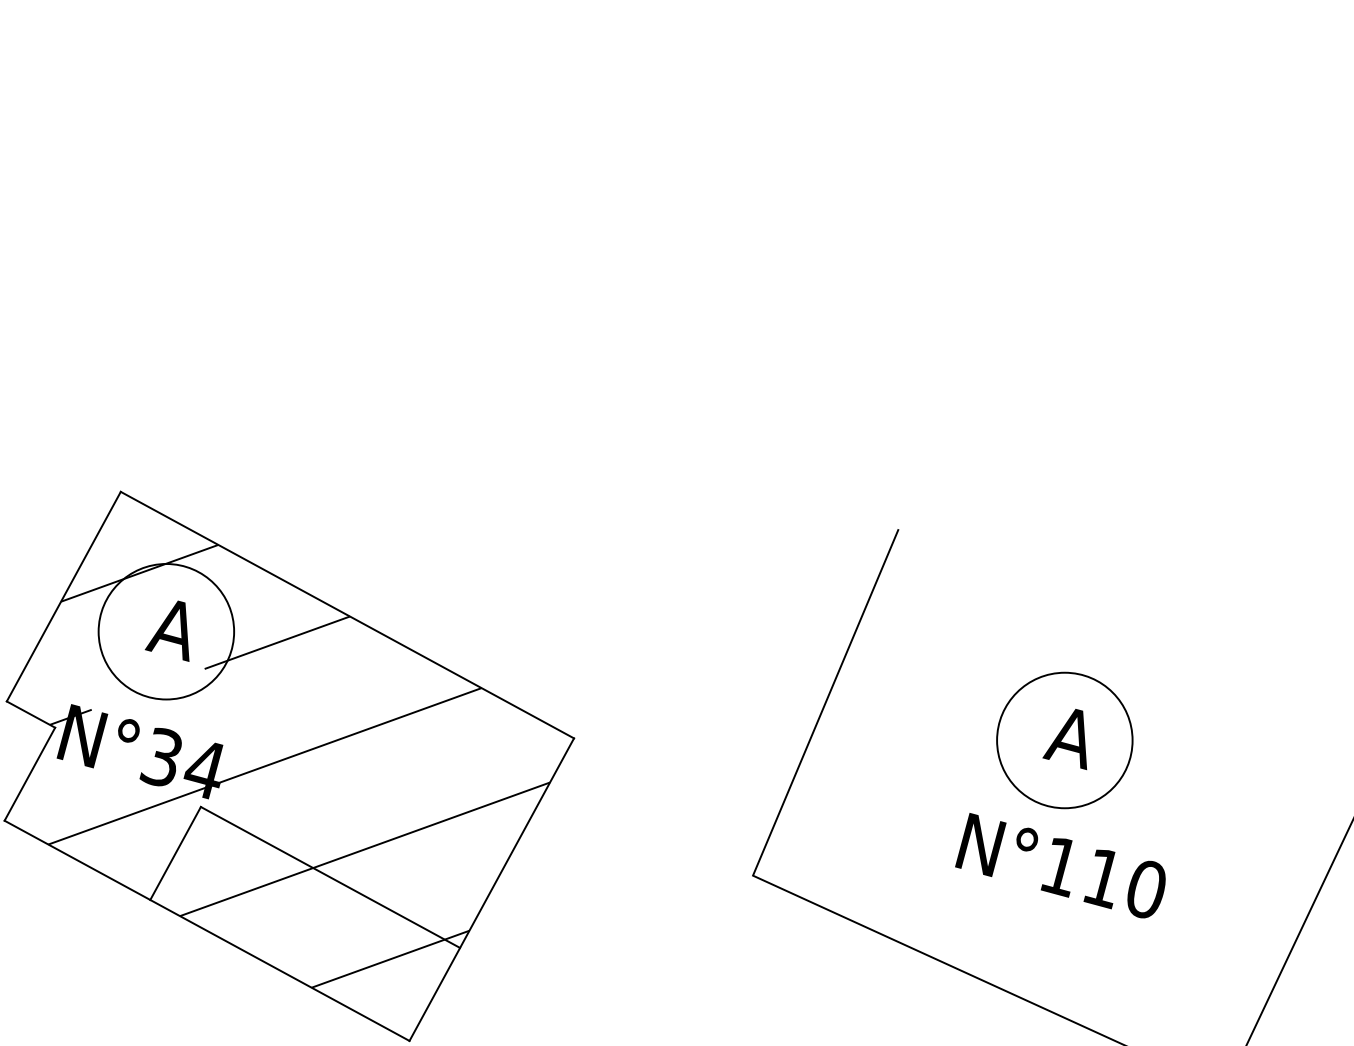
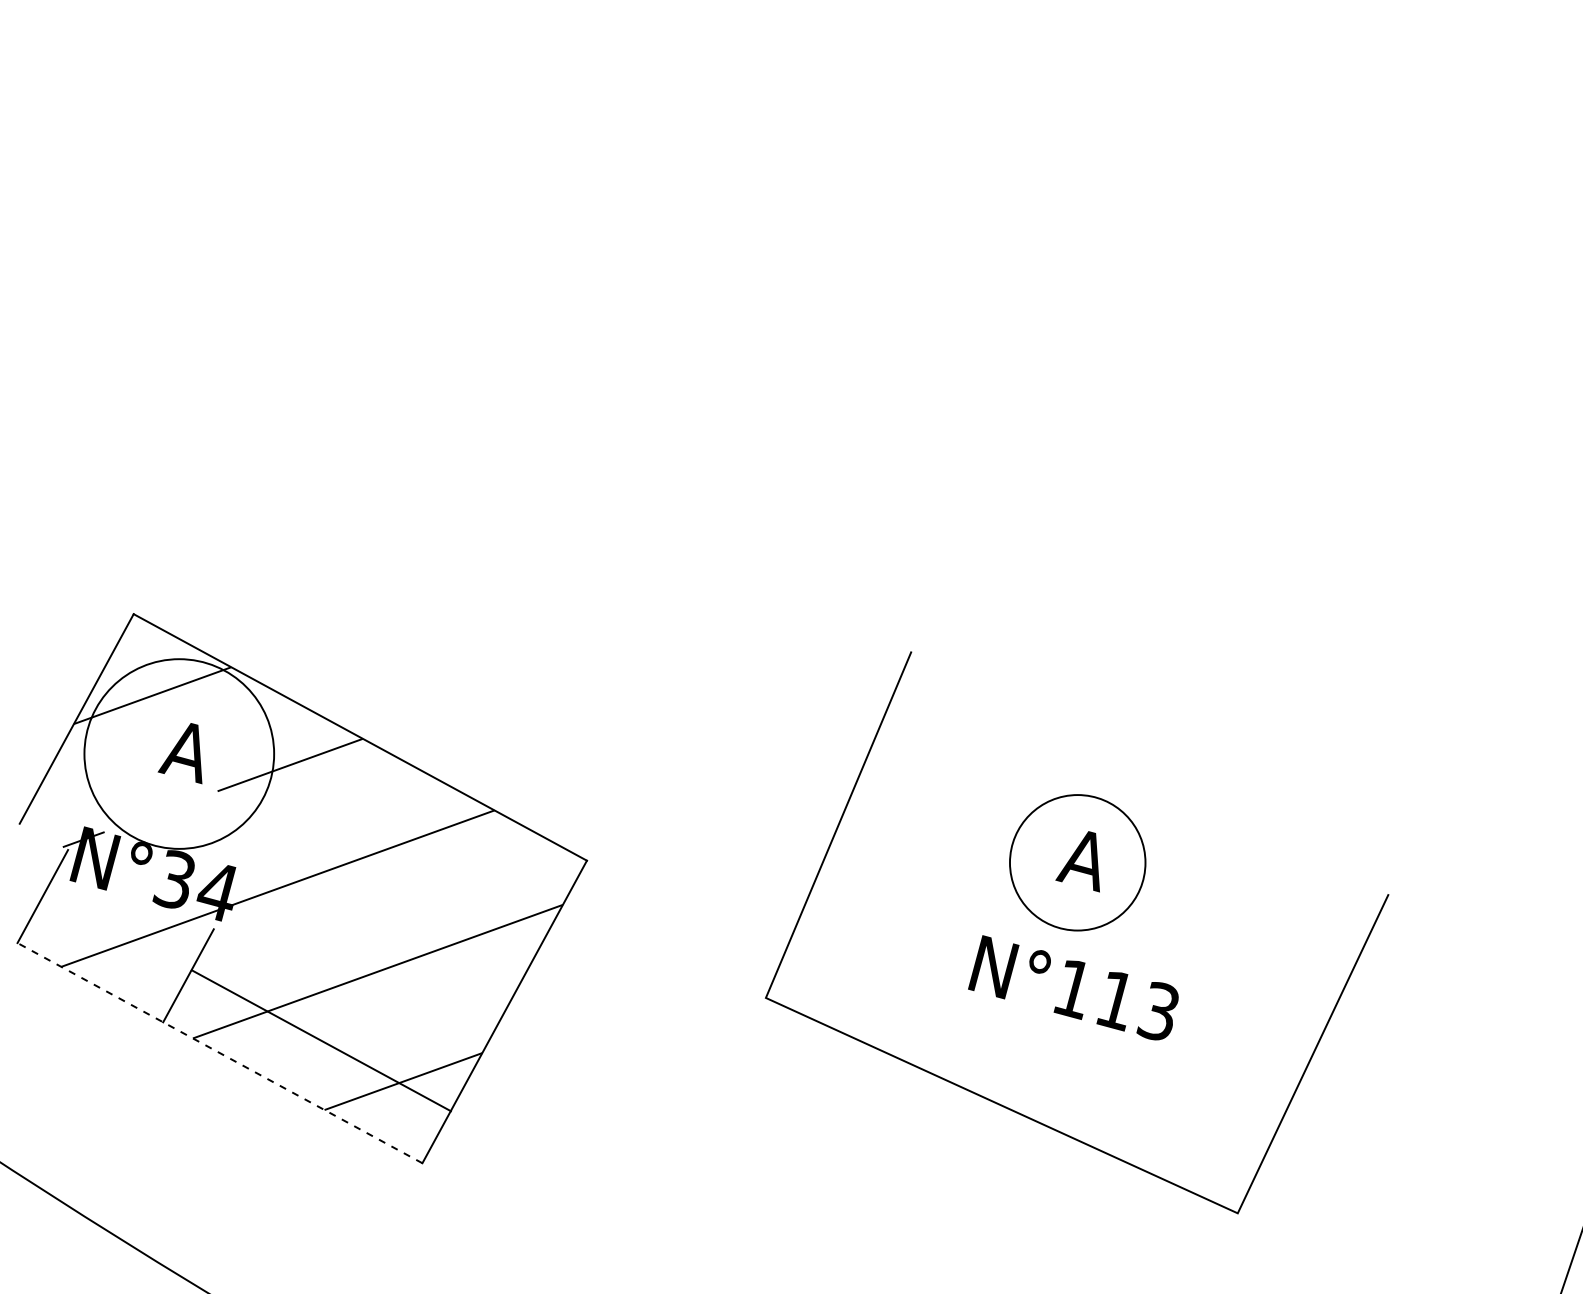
circle: (166, 631) -> (179, 753), size x1.4
line: (30, 714) -> (43, 836), removed
line: (329, 877) -> (320, 1040), moved
text: (1144, 889) -> (1157, 1011), N°110 -> N°113
line: (206, 930) -> (219, 1052), solid -> dashed

